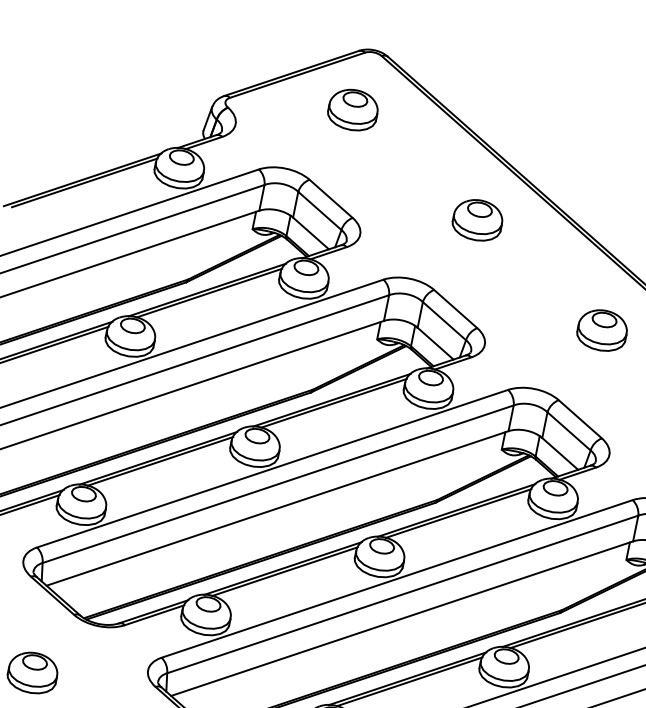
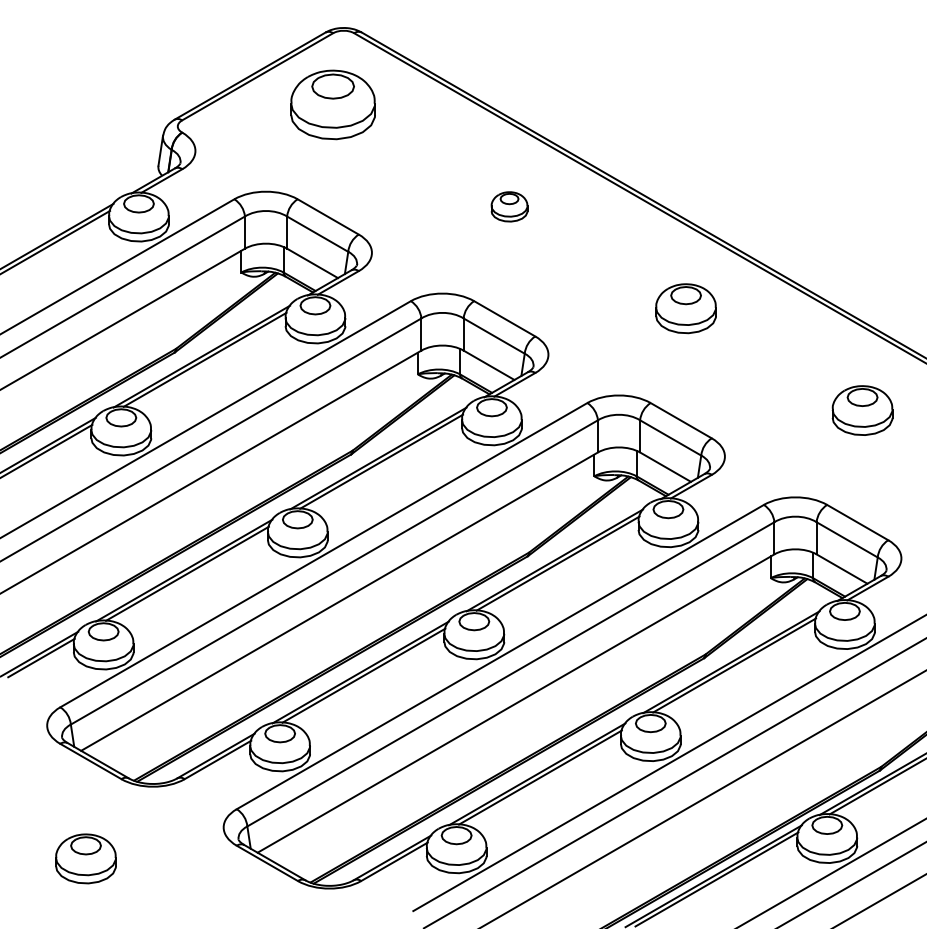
part: (352, 109) -> (332, 104), size x1.4
part: (477, 220) -> (509, 206), size x0.6

